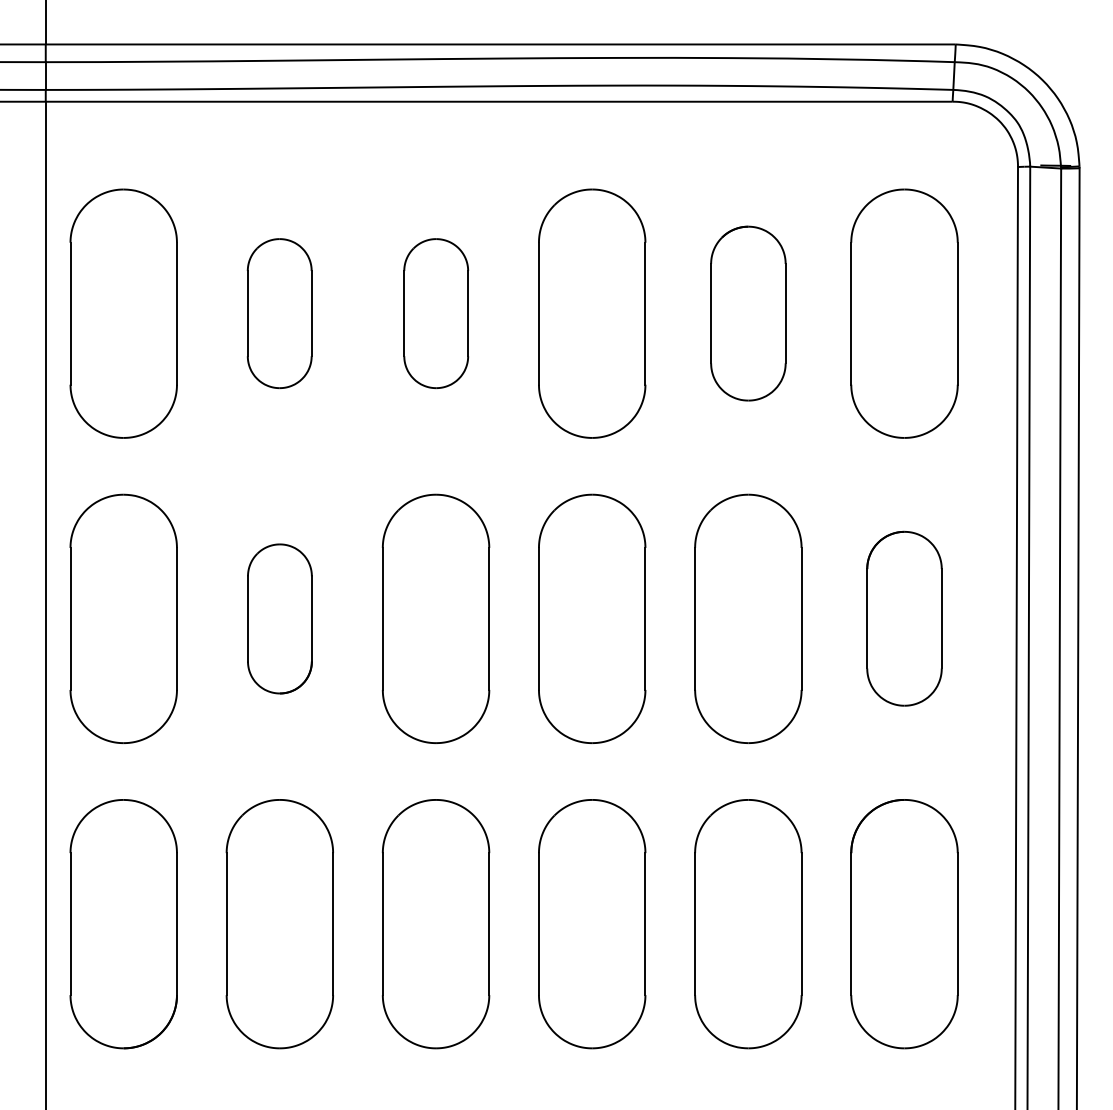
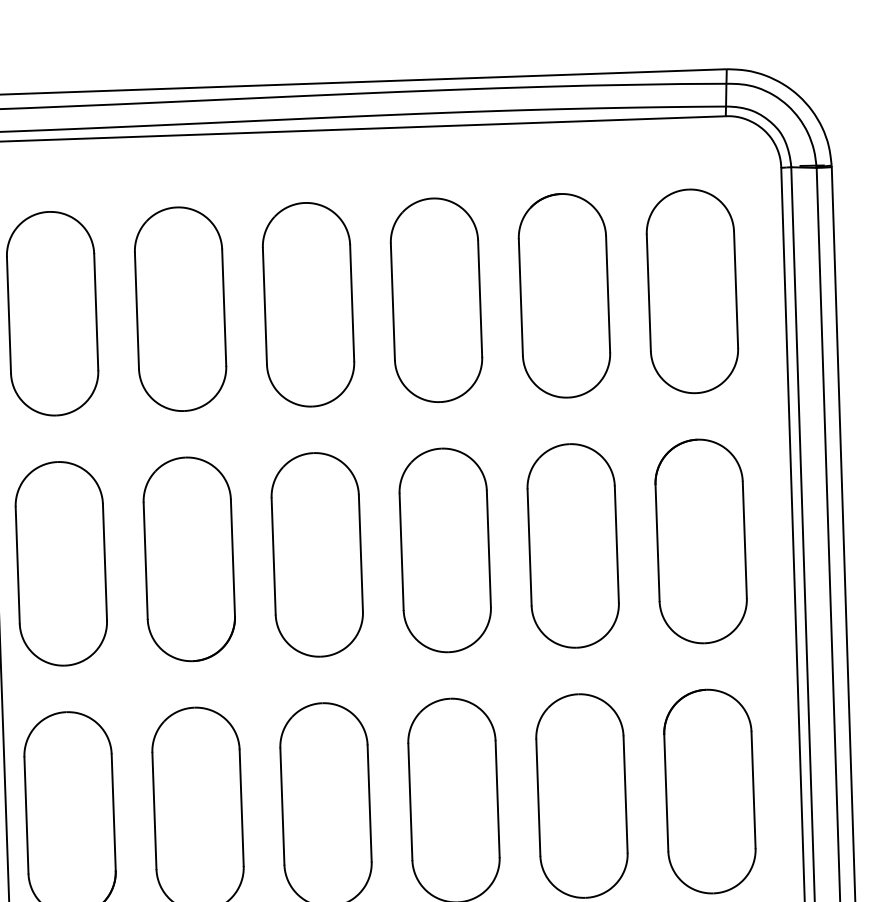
part: (279, 313) -> (180, 309), size x1.67
part: (436, 313) -> (308, 304), size x1.67
part: (748, 313) -> (564, 295), size x1.43
part: (279, 618) -> (188, 559), size x1.67
part: (904, 618) -> (701, 541), size x1.43

